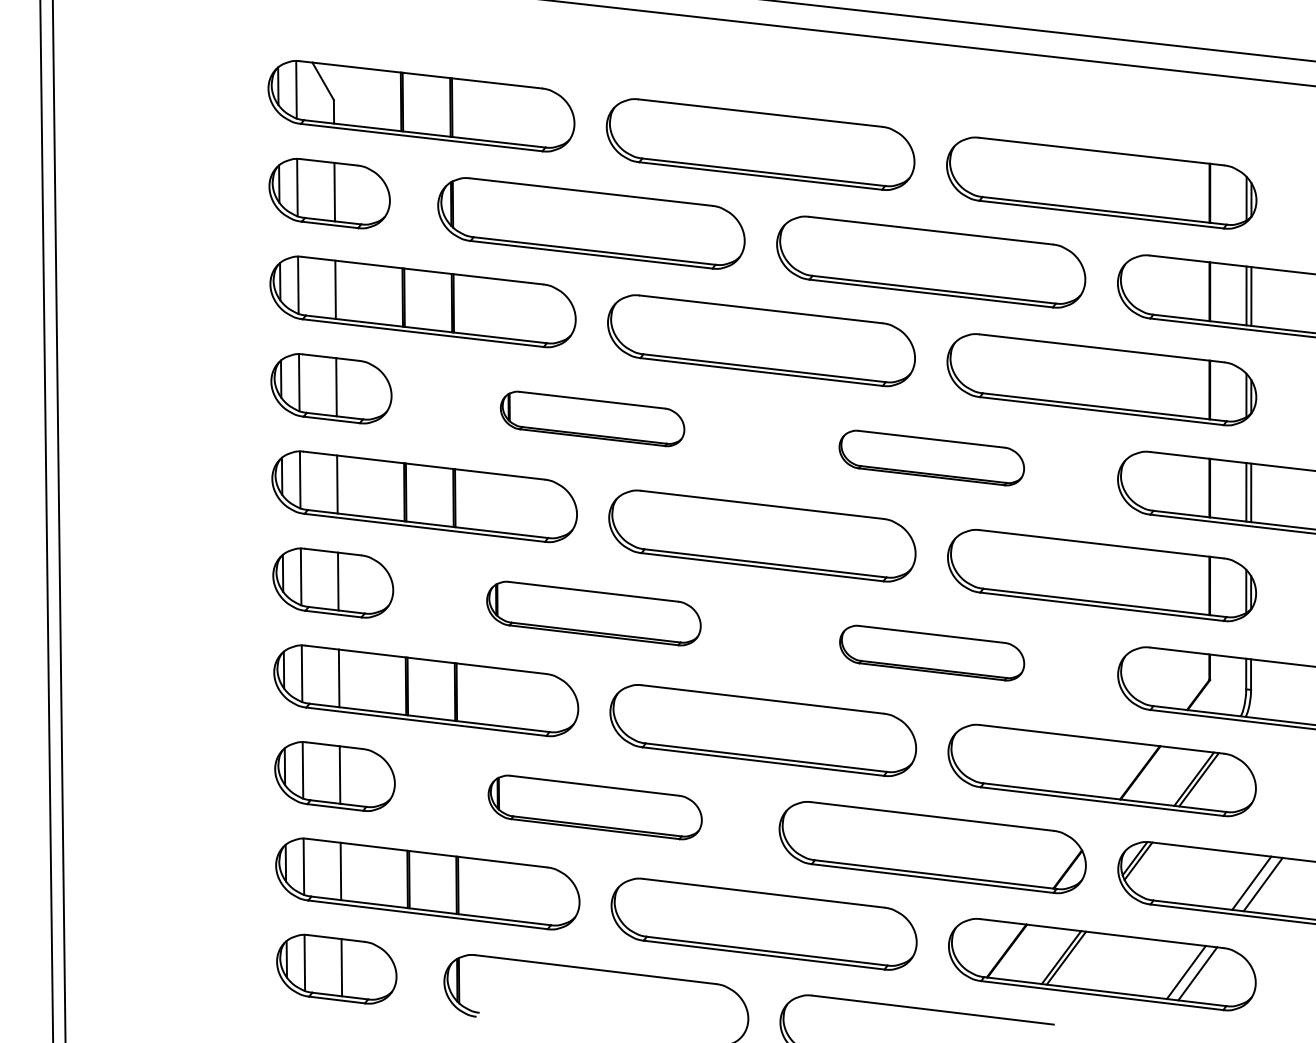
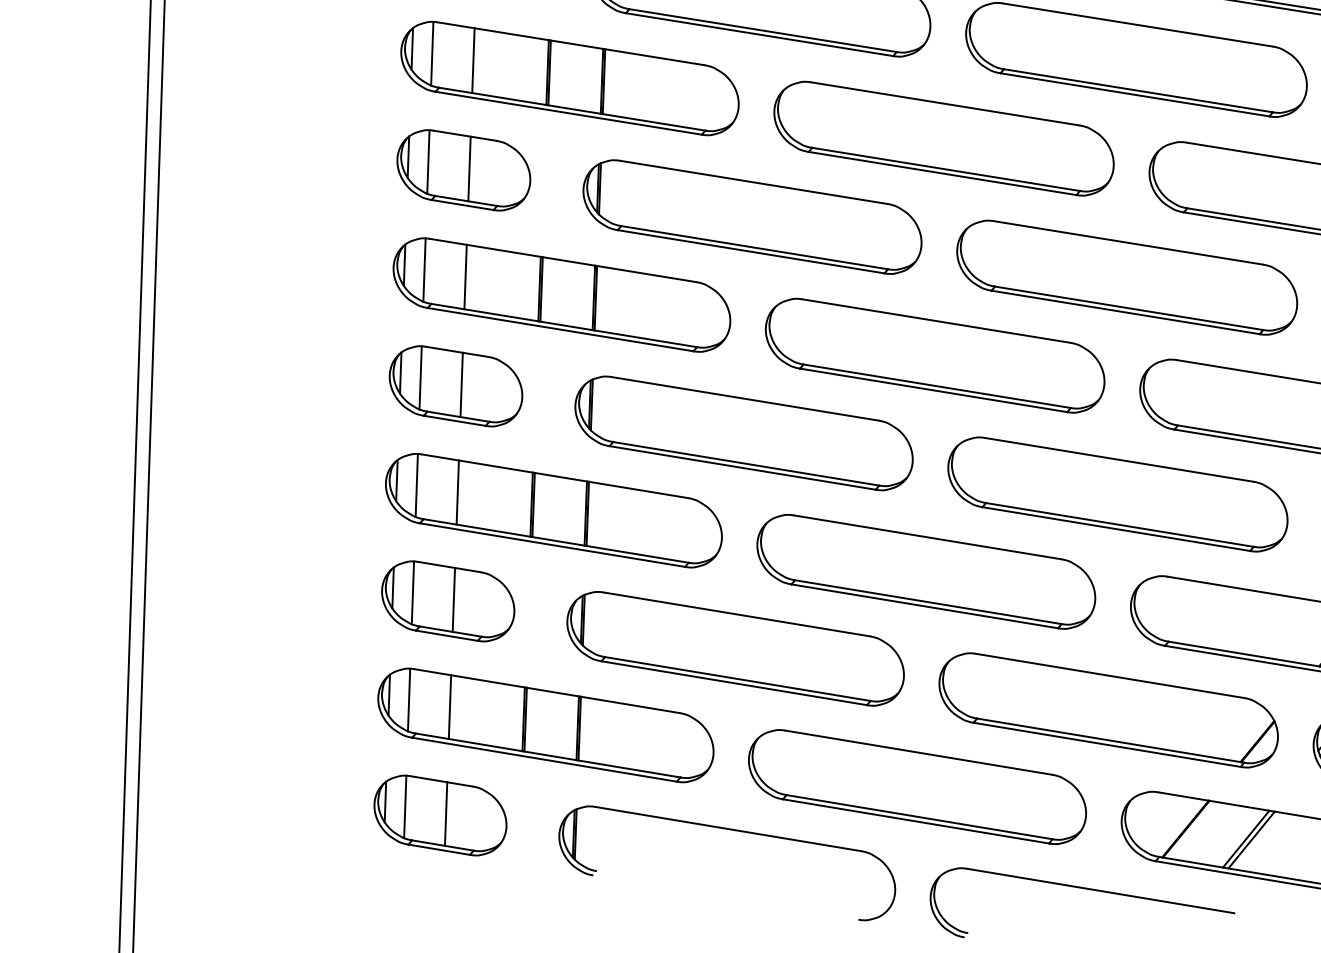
part: (592, 418) -> (752, 216), size x1.67
part: (931, 457) -> (1126, 277), size x1.67
part: (593, 613) -> (743, 433), size x1.43
part: (931, 652) -> (1117, 493), size x1.67
part: (595, 807) -> (736, 648), size x1.43

